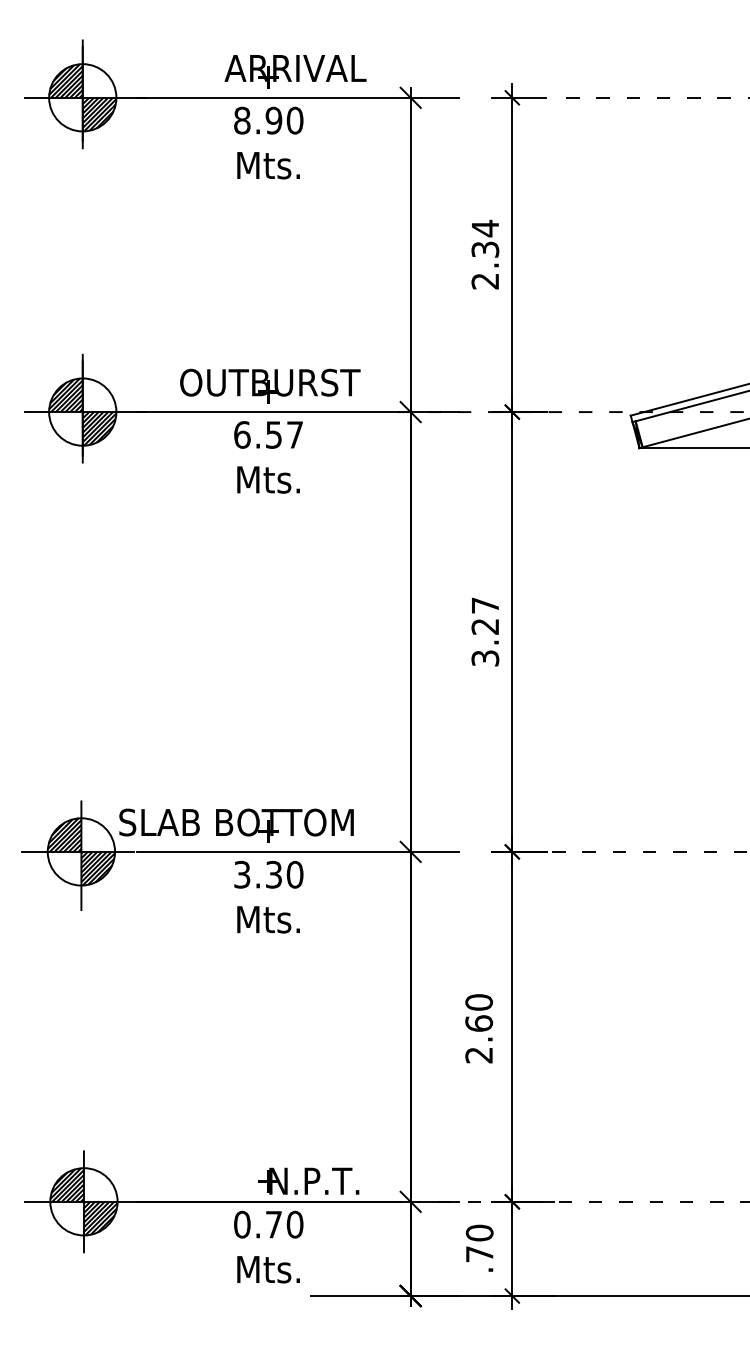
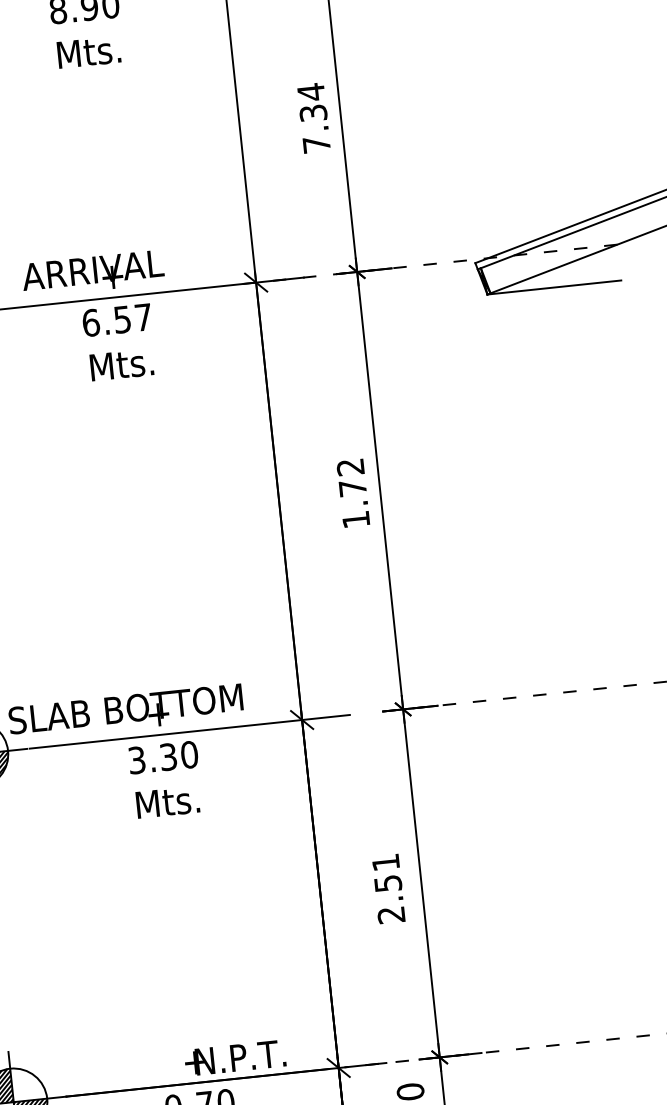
text: (484, 281) -> (315, 145), 2.34 -> 7.34
text: (269, 382) -> (112, 267), OUTBURST -> ARRIVAL
text: (485, 631) -> (353, 492), 3.27 -> 1.72
text: (479, 1012) -> (387, 872), 2.60 -> 2.51

